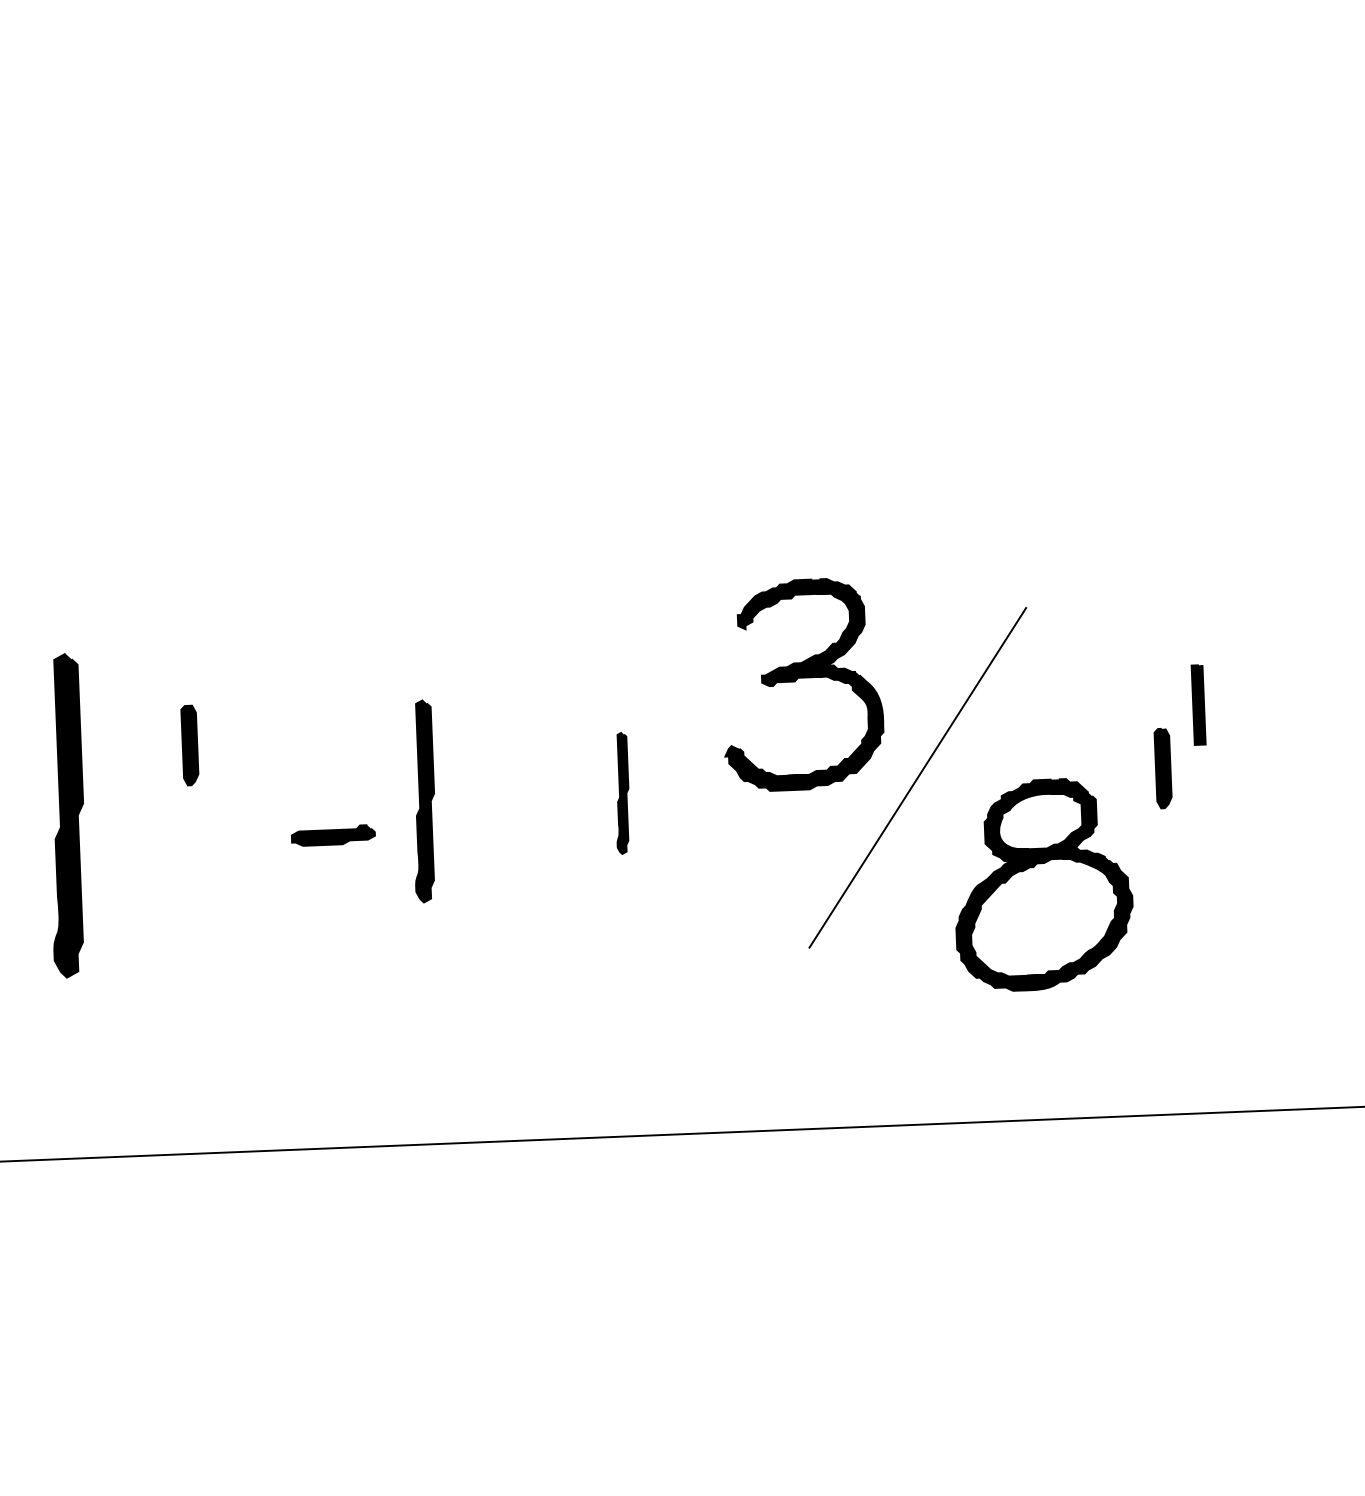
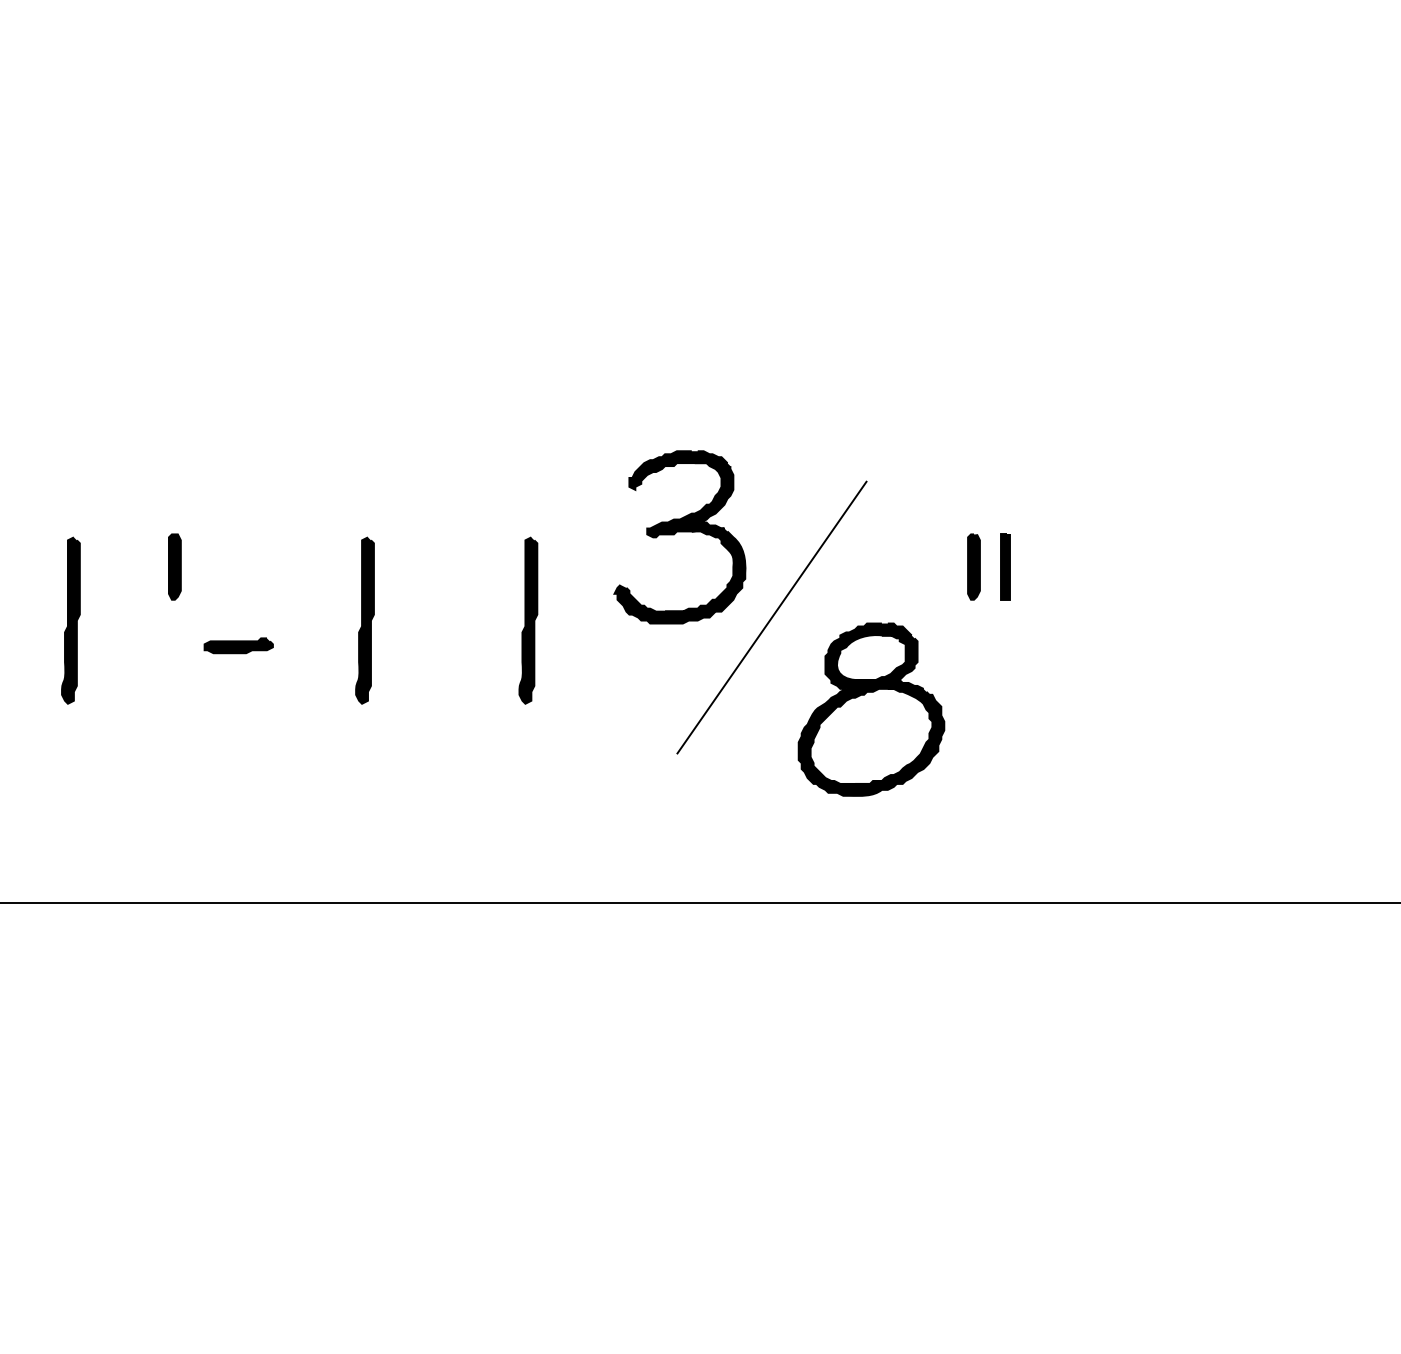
part: (1162, 767) -> (973, 566), moved
part: (622, 793) -> (528, 620), size x1.67
part: (65, 815) -> (70, 620), size x0.62
part: (333, 835) -> (238, 645), moved

